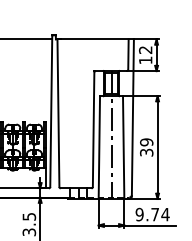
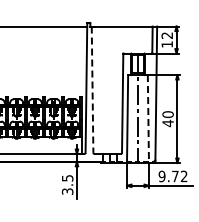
line: (58, 114) -> (92, 90), solid -> dashed
line: (123, 148) -> (148, 119), solid -> dashed
text: (145, 148) -> (167, 119), 39 -> 40
text: (164, 214) -> (183, 176), 9.74 -> 9.72

